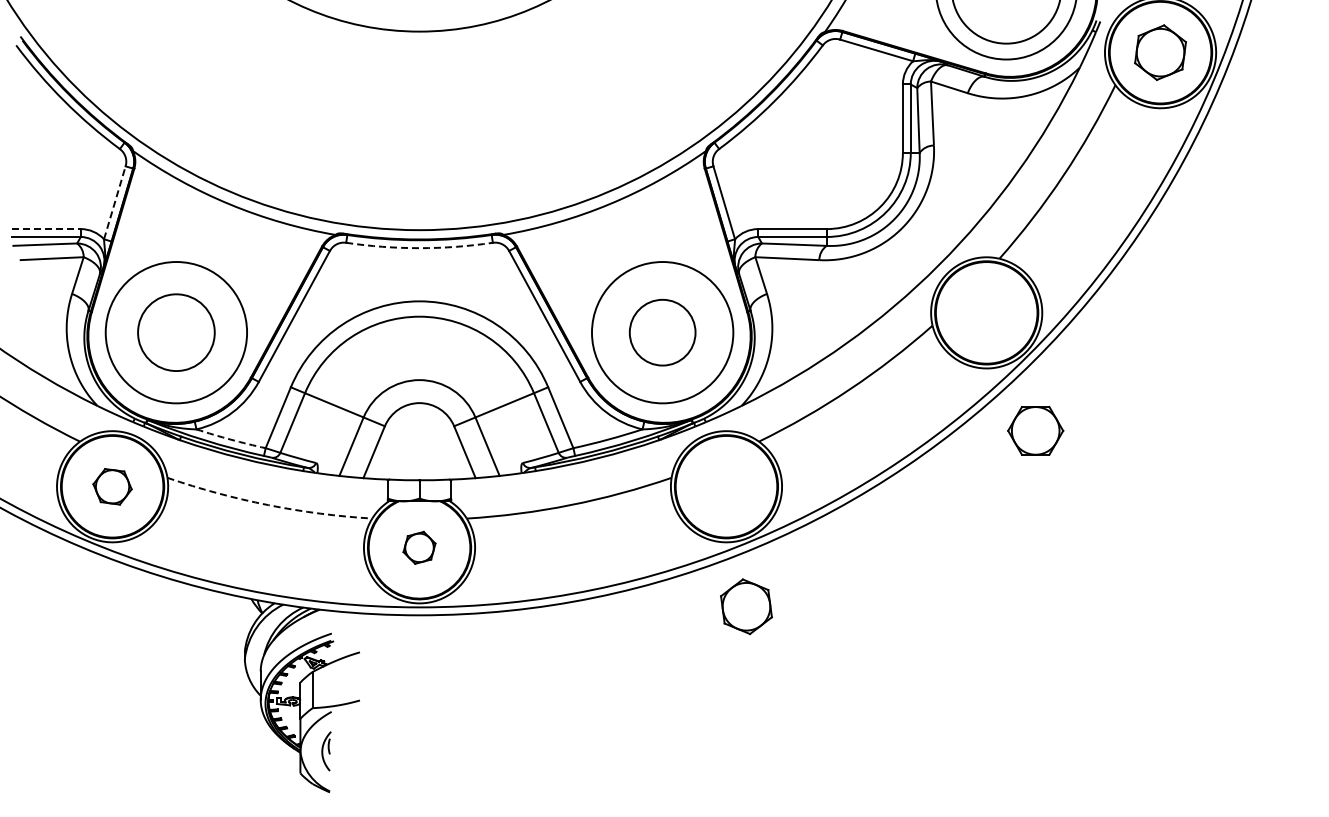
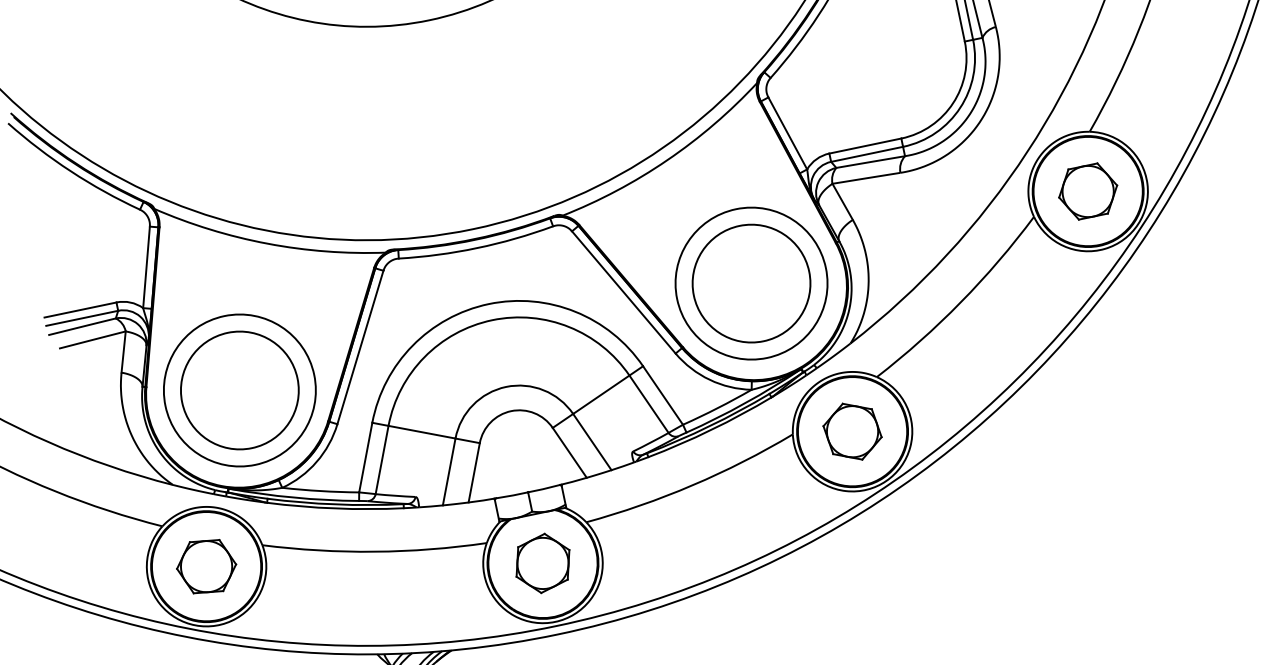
line: (114, 202) -> (146, 267), dashed -> solid
line: (47, 229) -> (81, 310), dashed -> solid
arc: (419, 248) -> (477, 248), dashed -> solid
circle: (176, 332) -> (239, 390), size x1.43
circle: (662, 332) -> (751, 283), size x1.67
part: (1035, 430) -> (1087, 191), moved
arc: (230, 439) -> (320, 491), dashed -> solid
part: (112, 486) -> (206, 566), size x1.43
arc: (268, 505) -> (374, 552), dashed -> solid
part: (419, 547) -> (542, 563), size x1.67
part: (746, 606) -> (852, 431), moved

